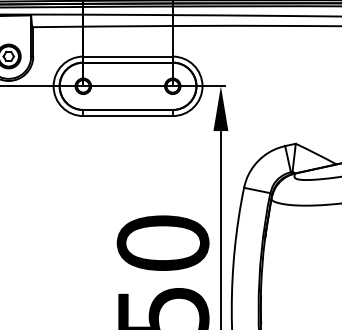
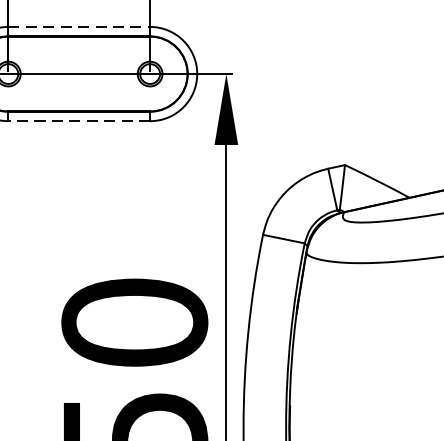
line: (128, 56) -> (79, 26), solid -> dashed
line: (128, 116) -> (79, 121), solid -> dashed

